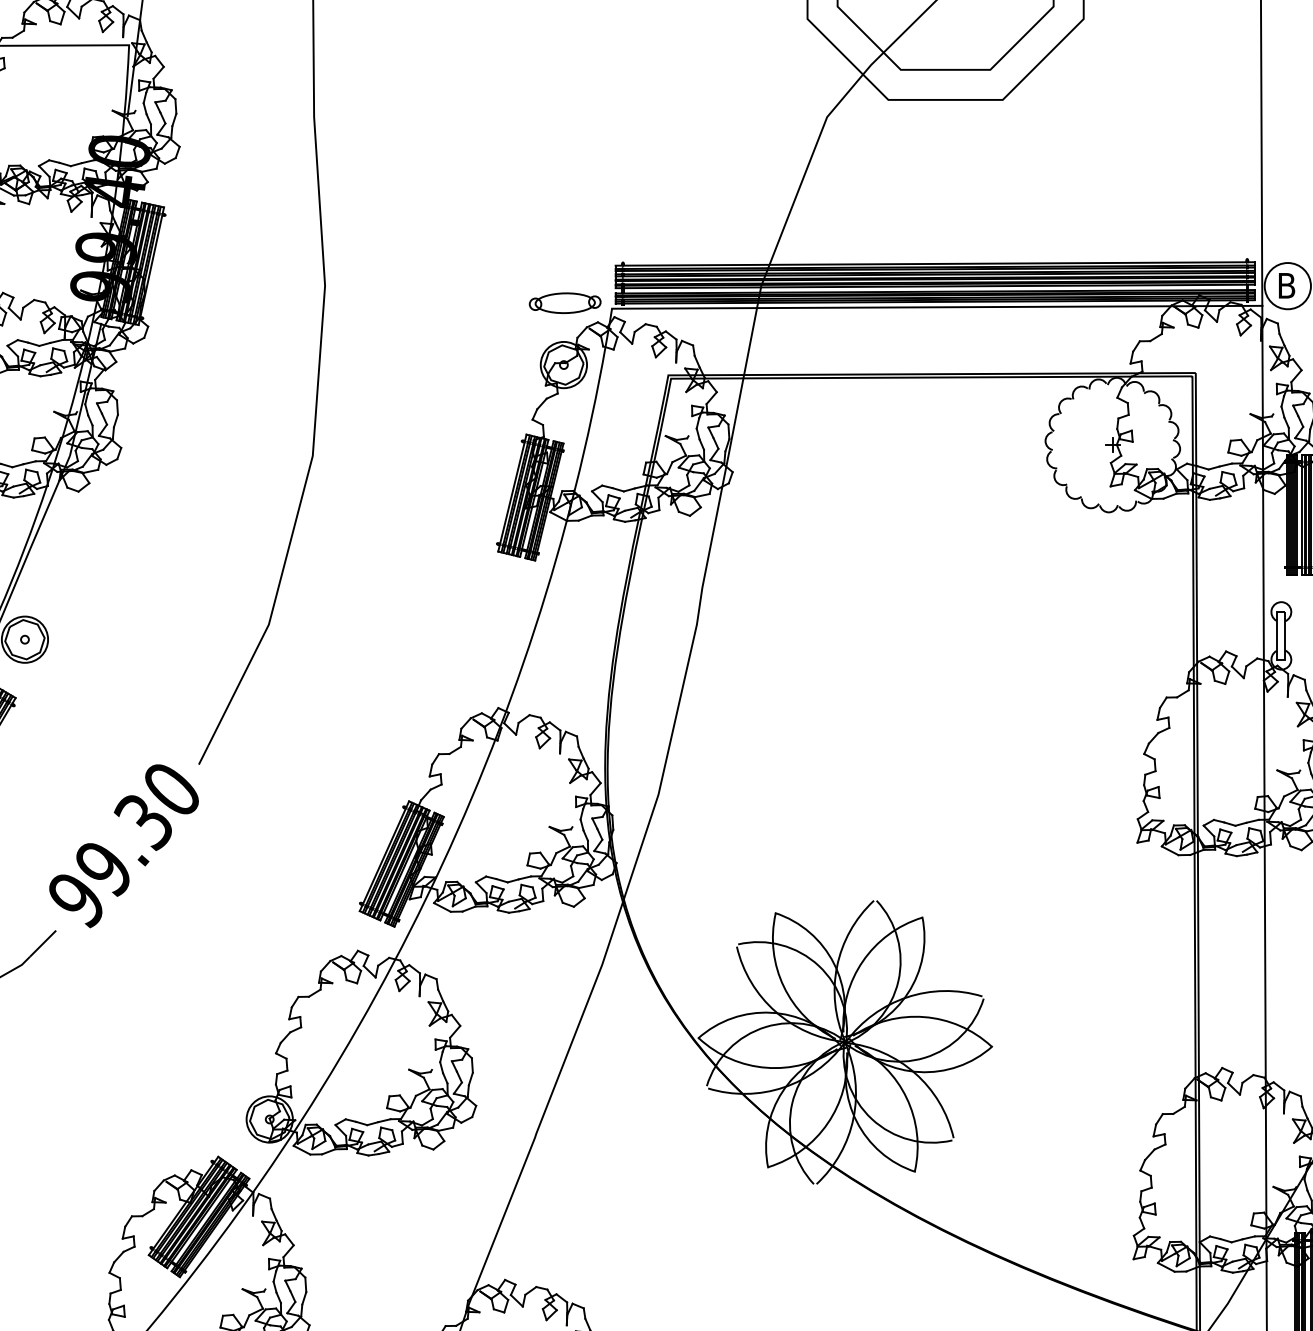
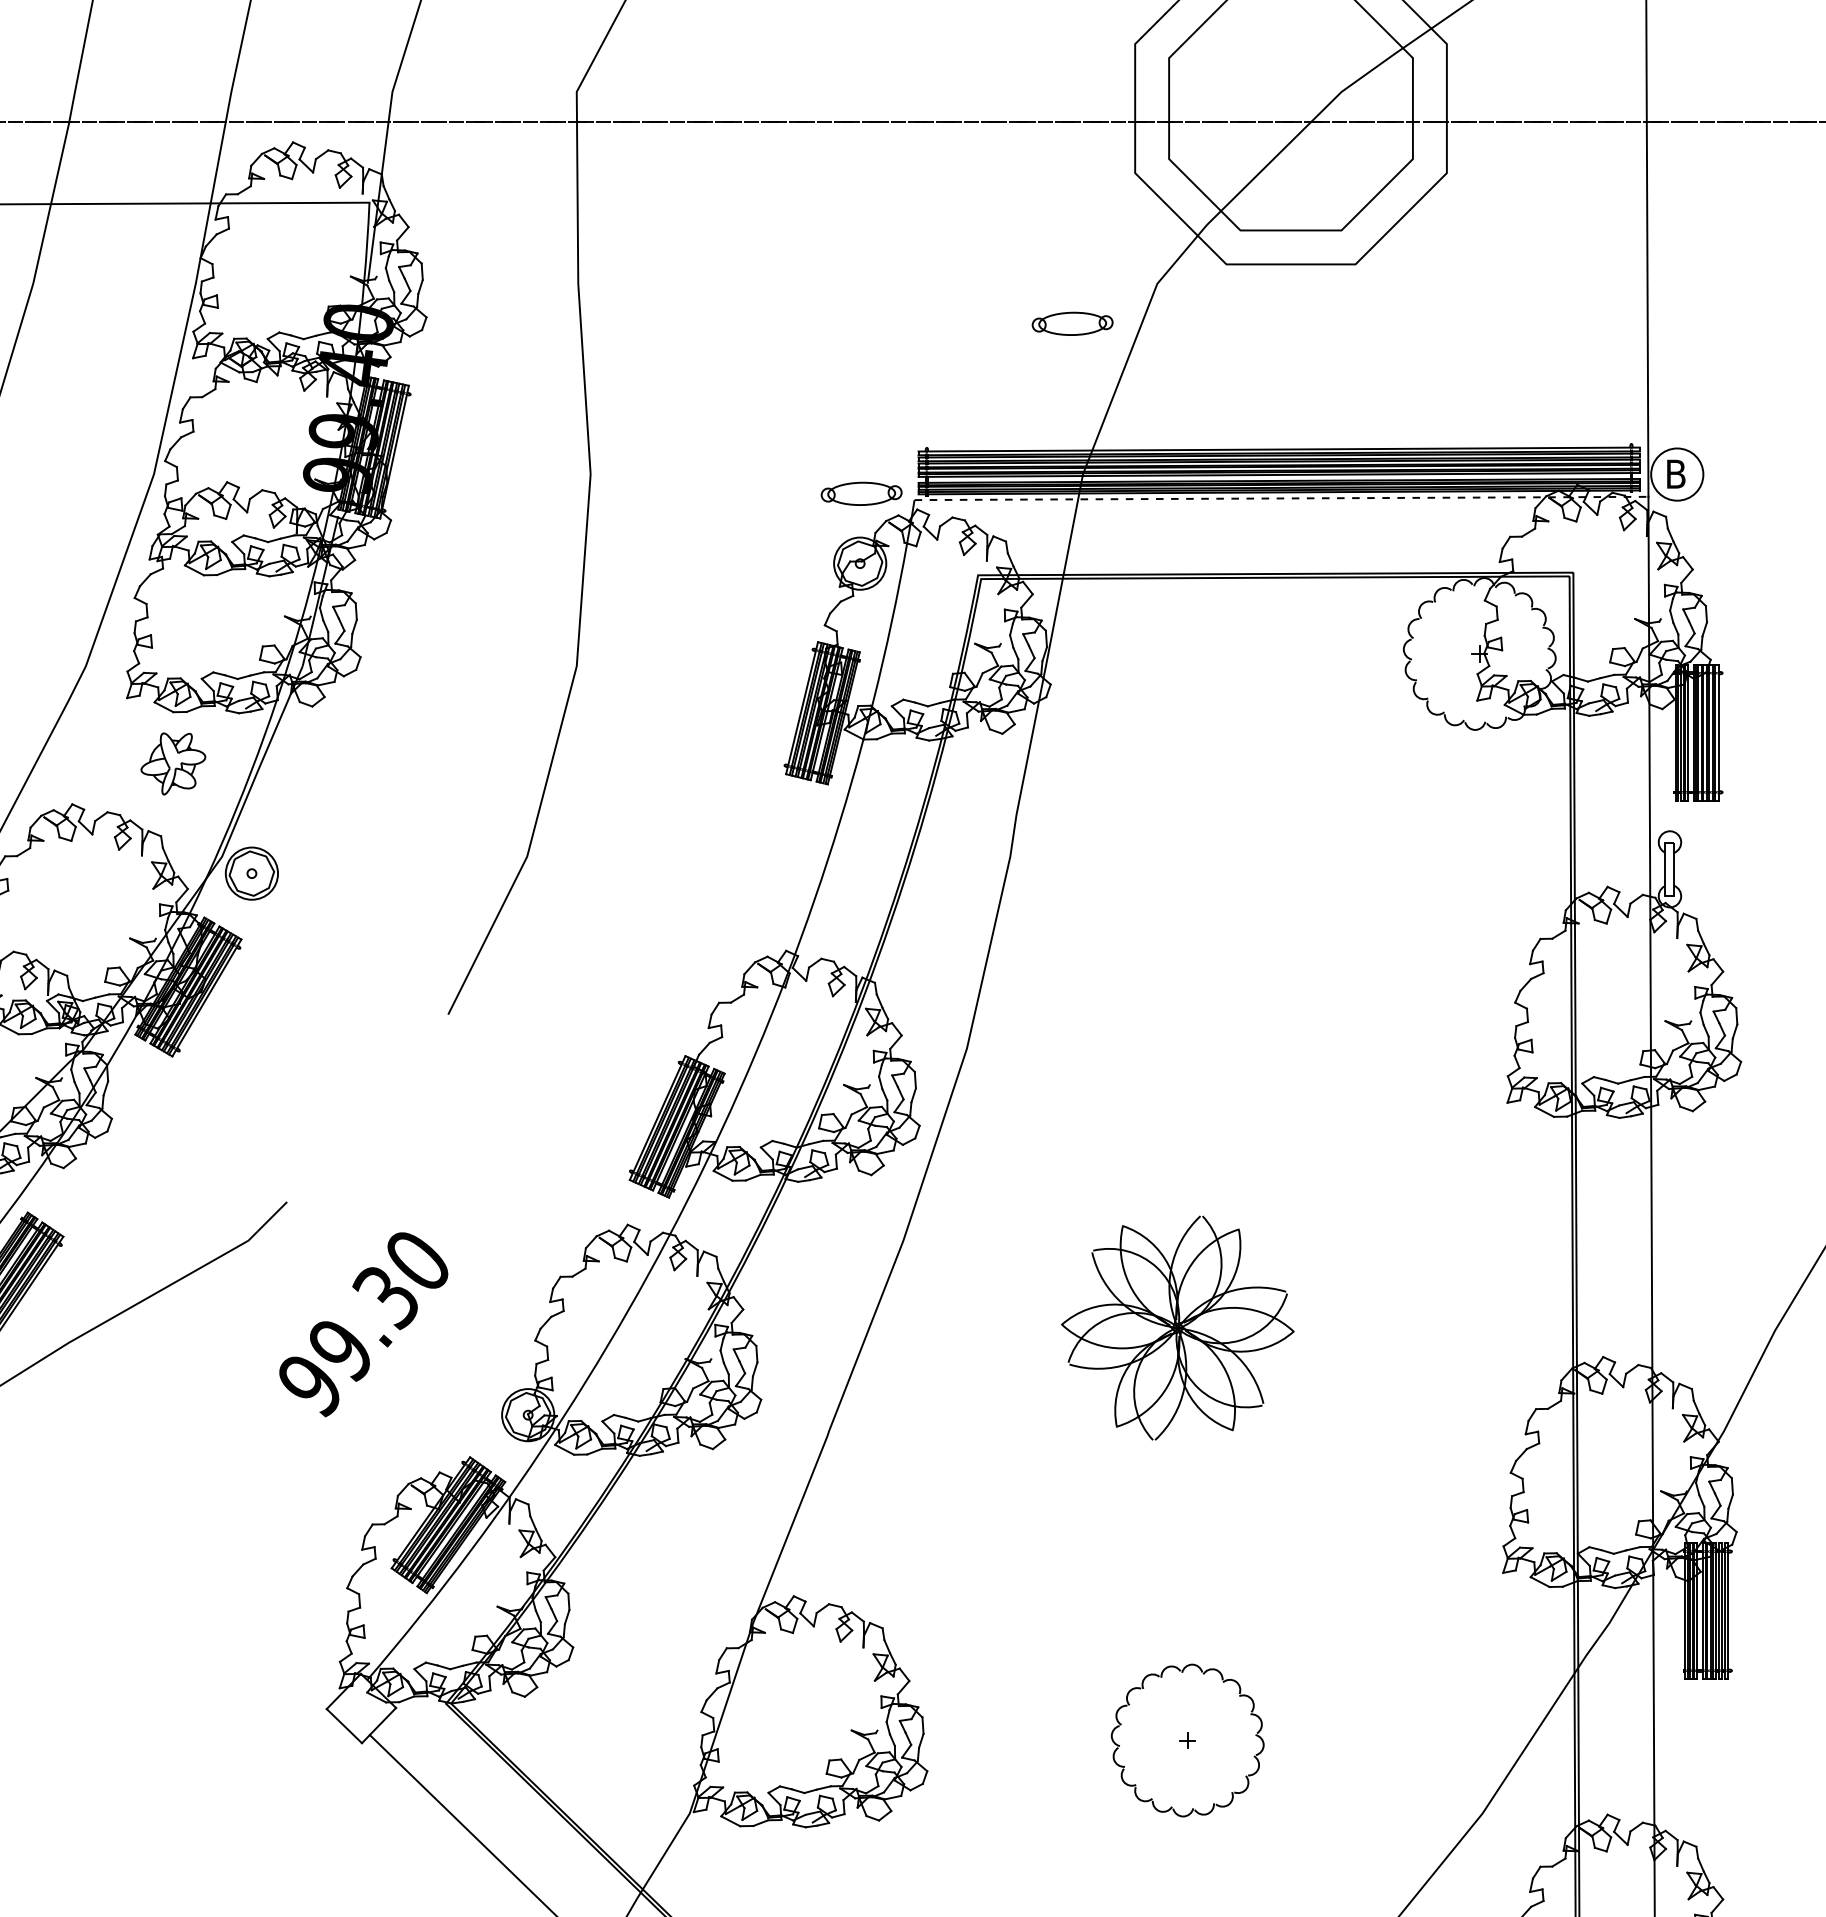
part: (752, 152) -> (1072, 323), added
line: (937, 307) -> (1281, 498), solid -> dashed
text: (123, 846) -> (363, 1324), moved
part: (845, 1041) -> (1177, 1327), size x0.7

